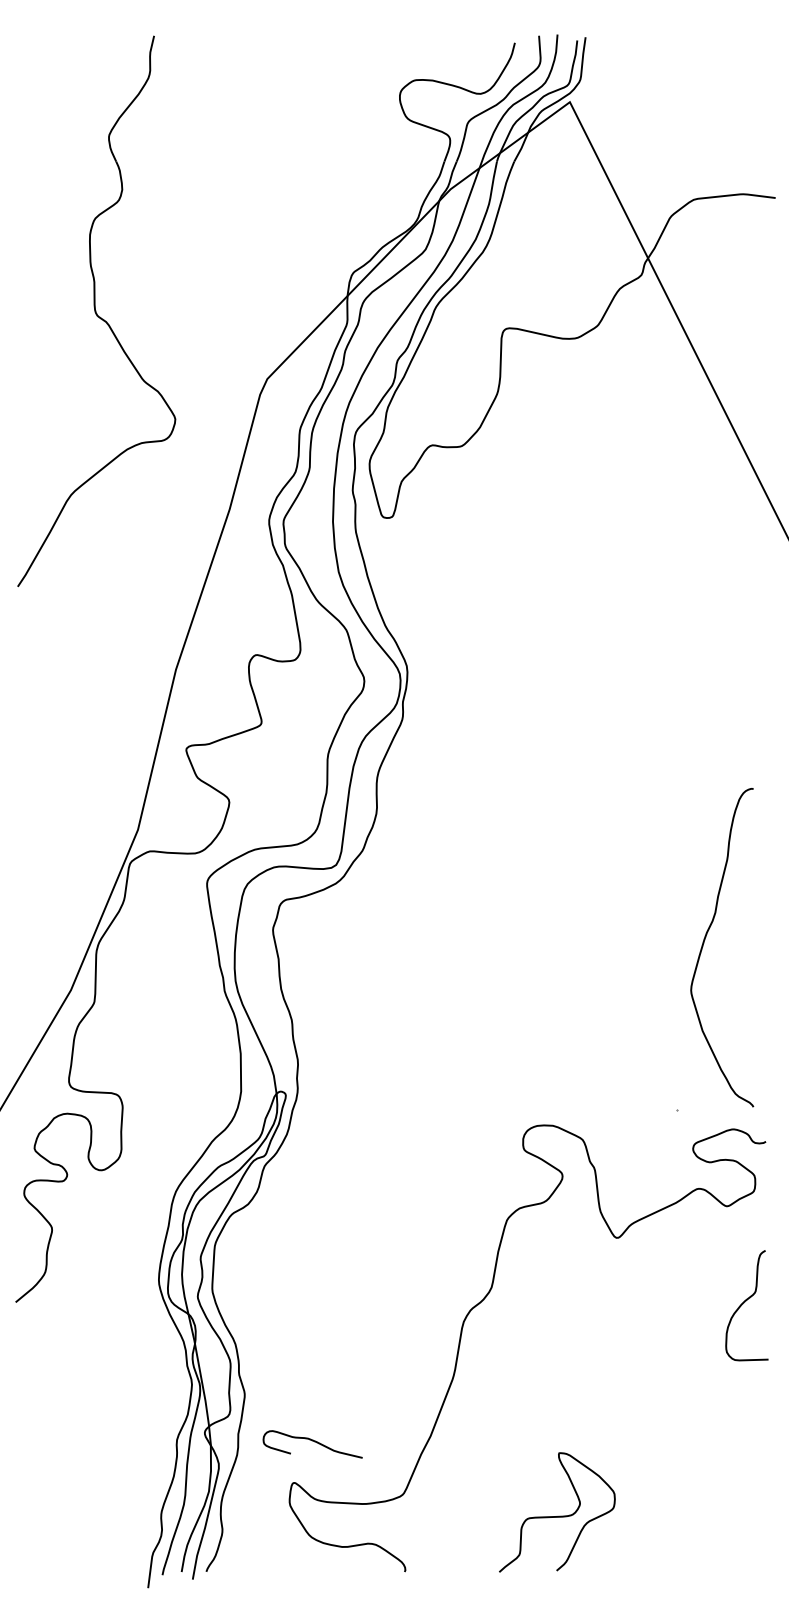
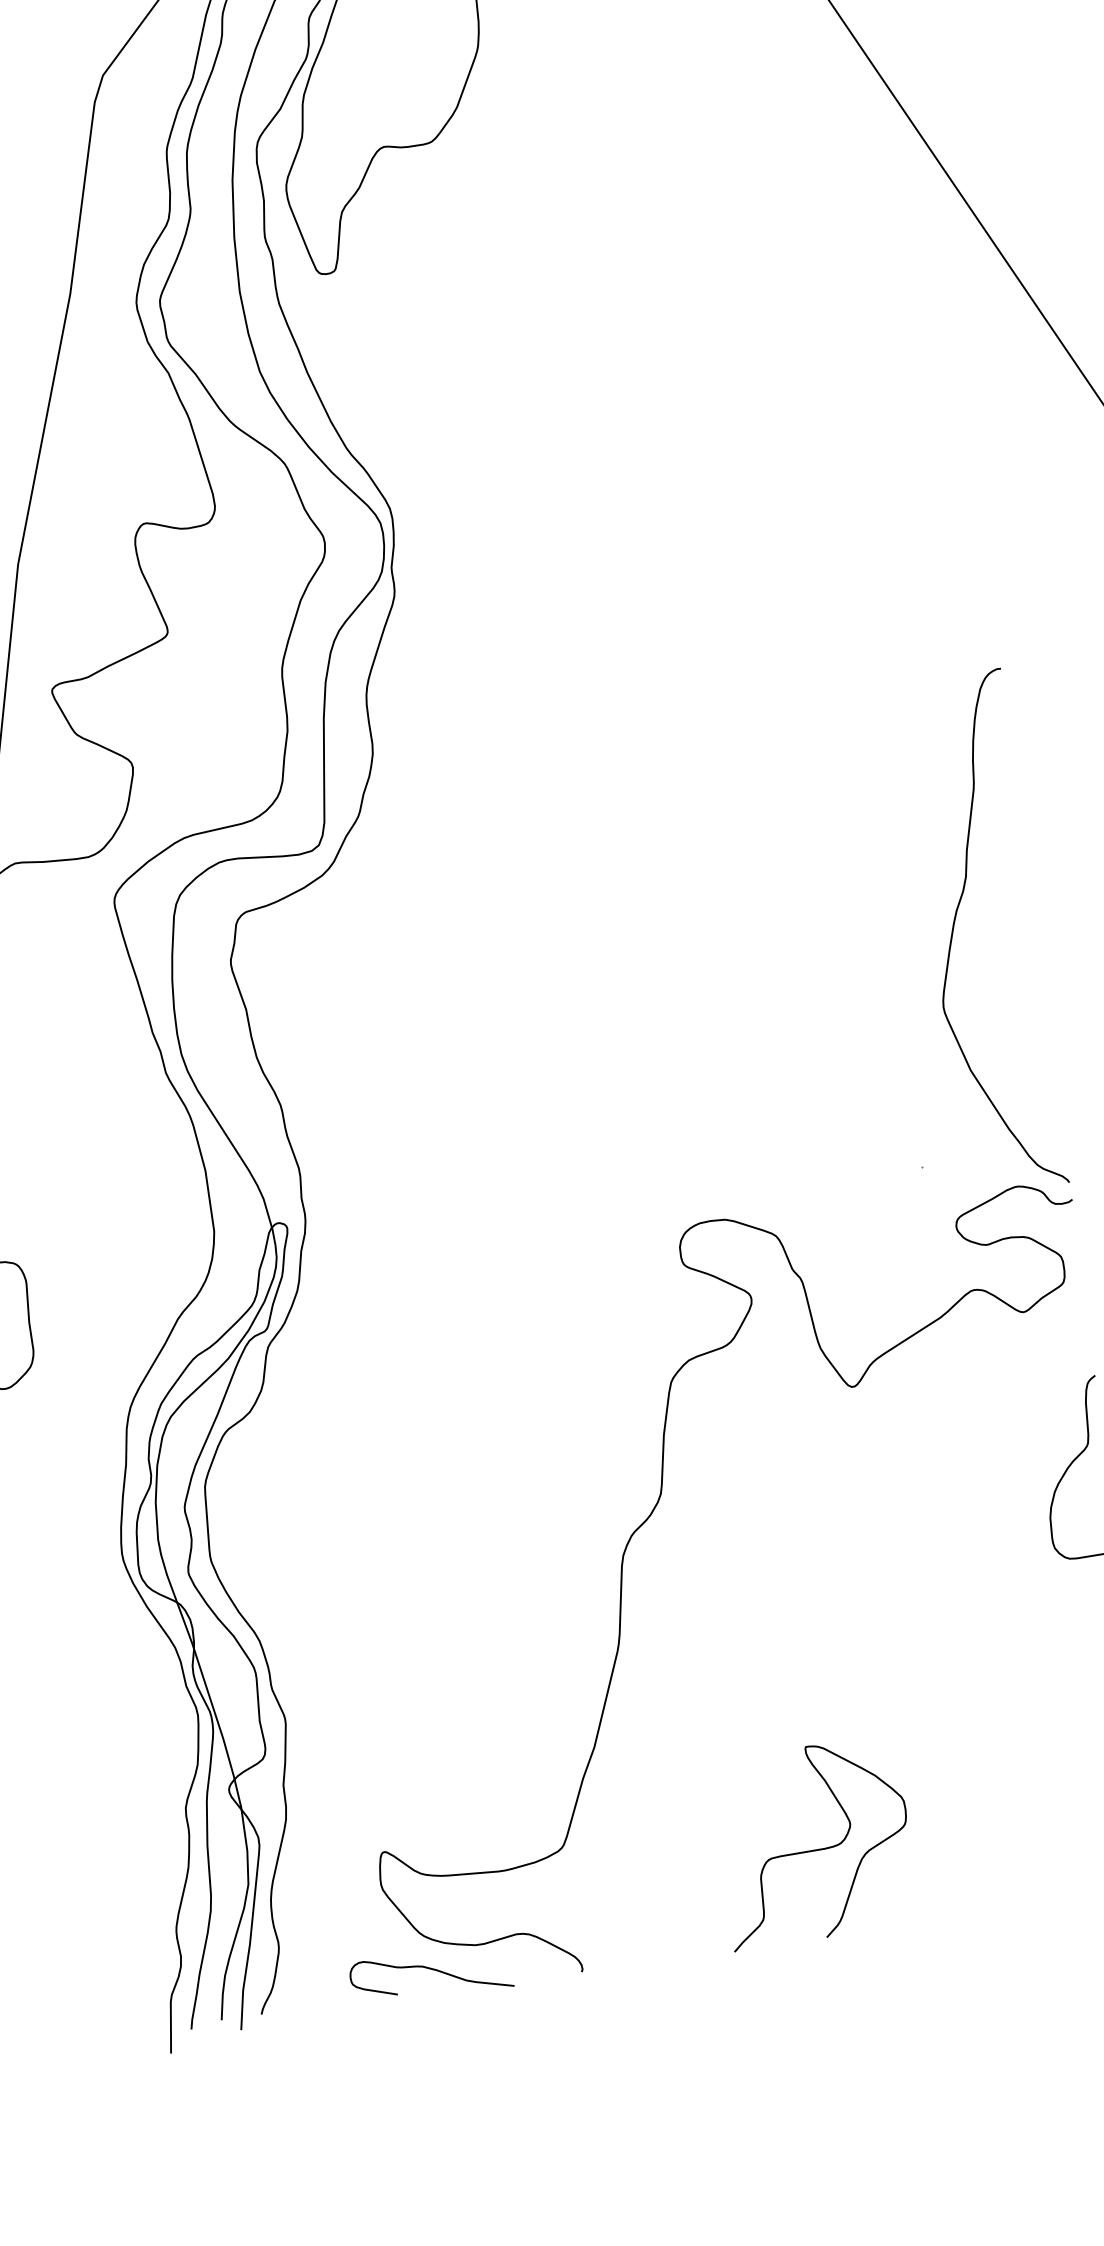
curve: (705, 940) -> (955, 923), moved
curve: (314, 1442) -> (433, 1971), moved

